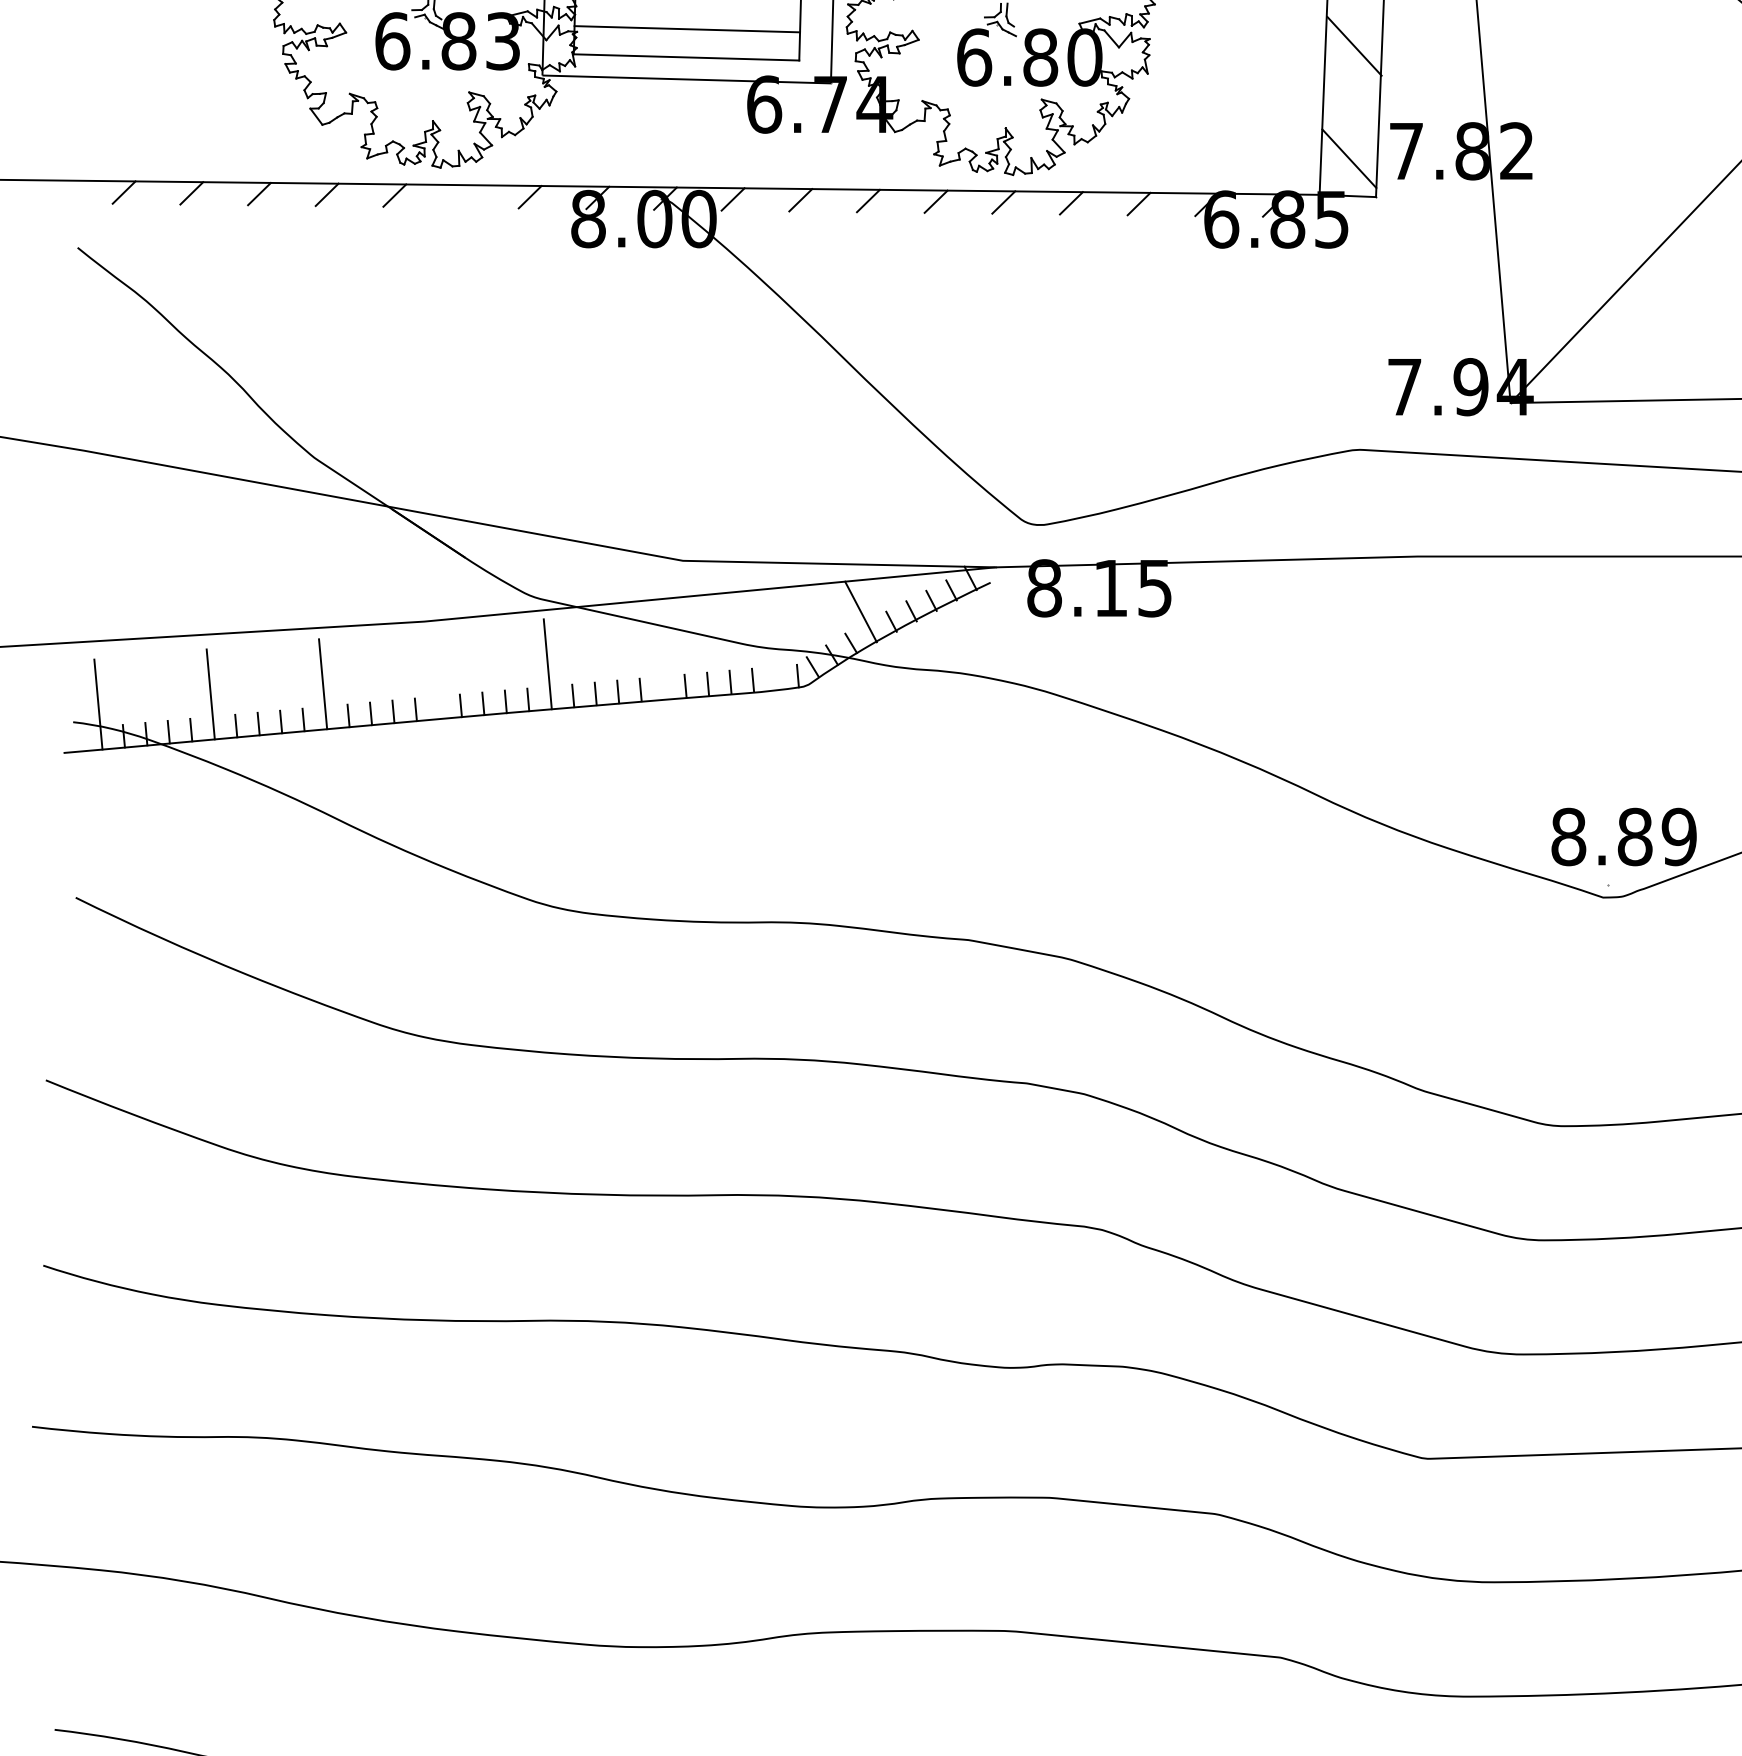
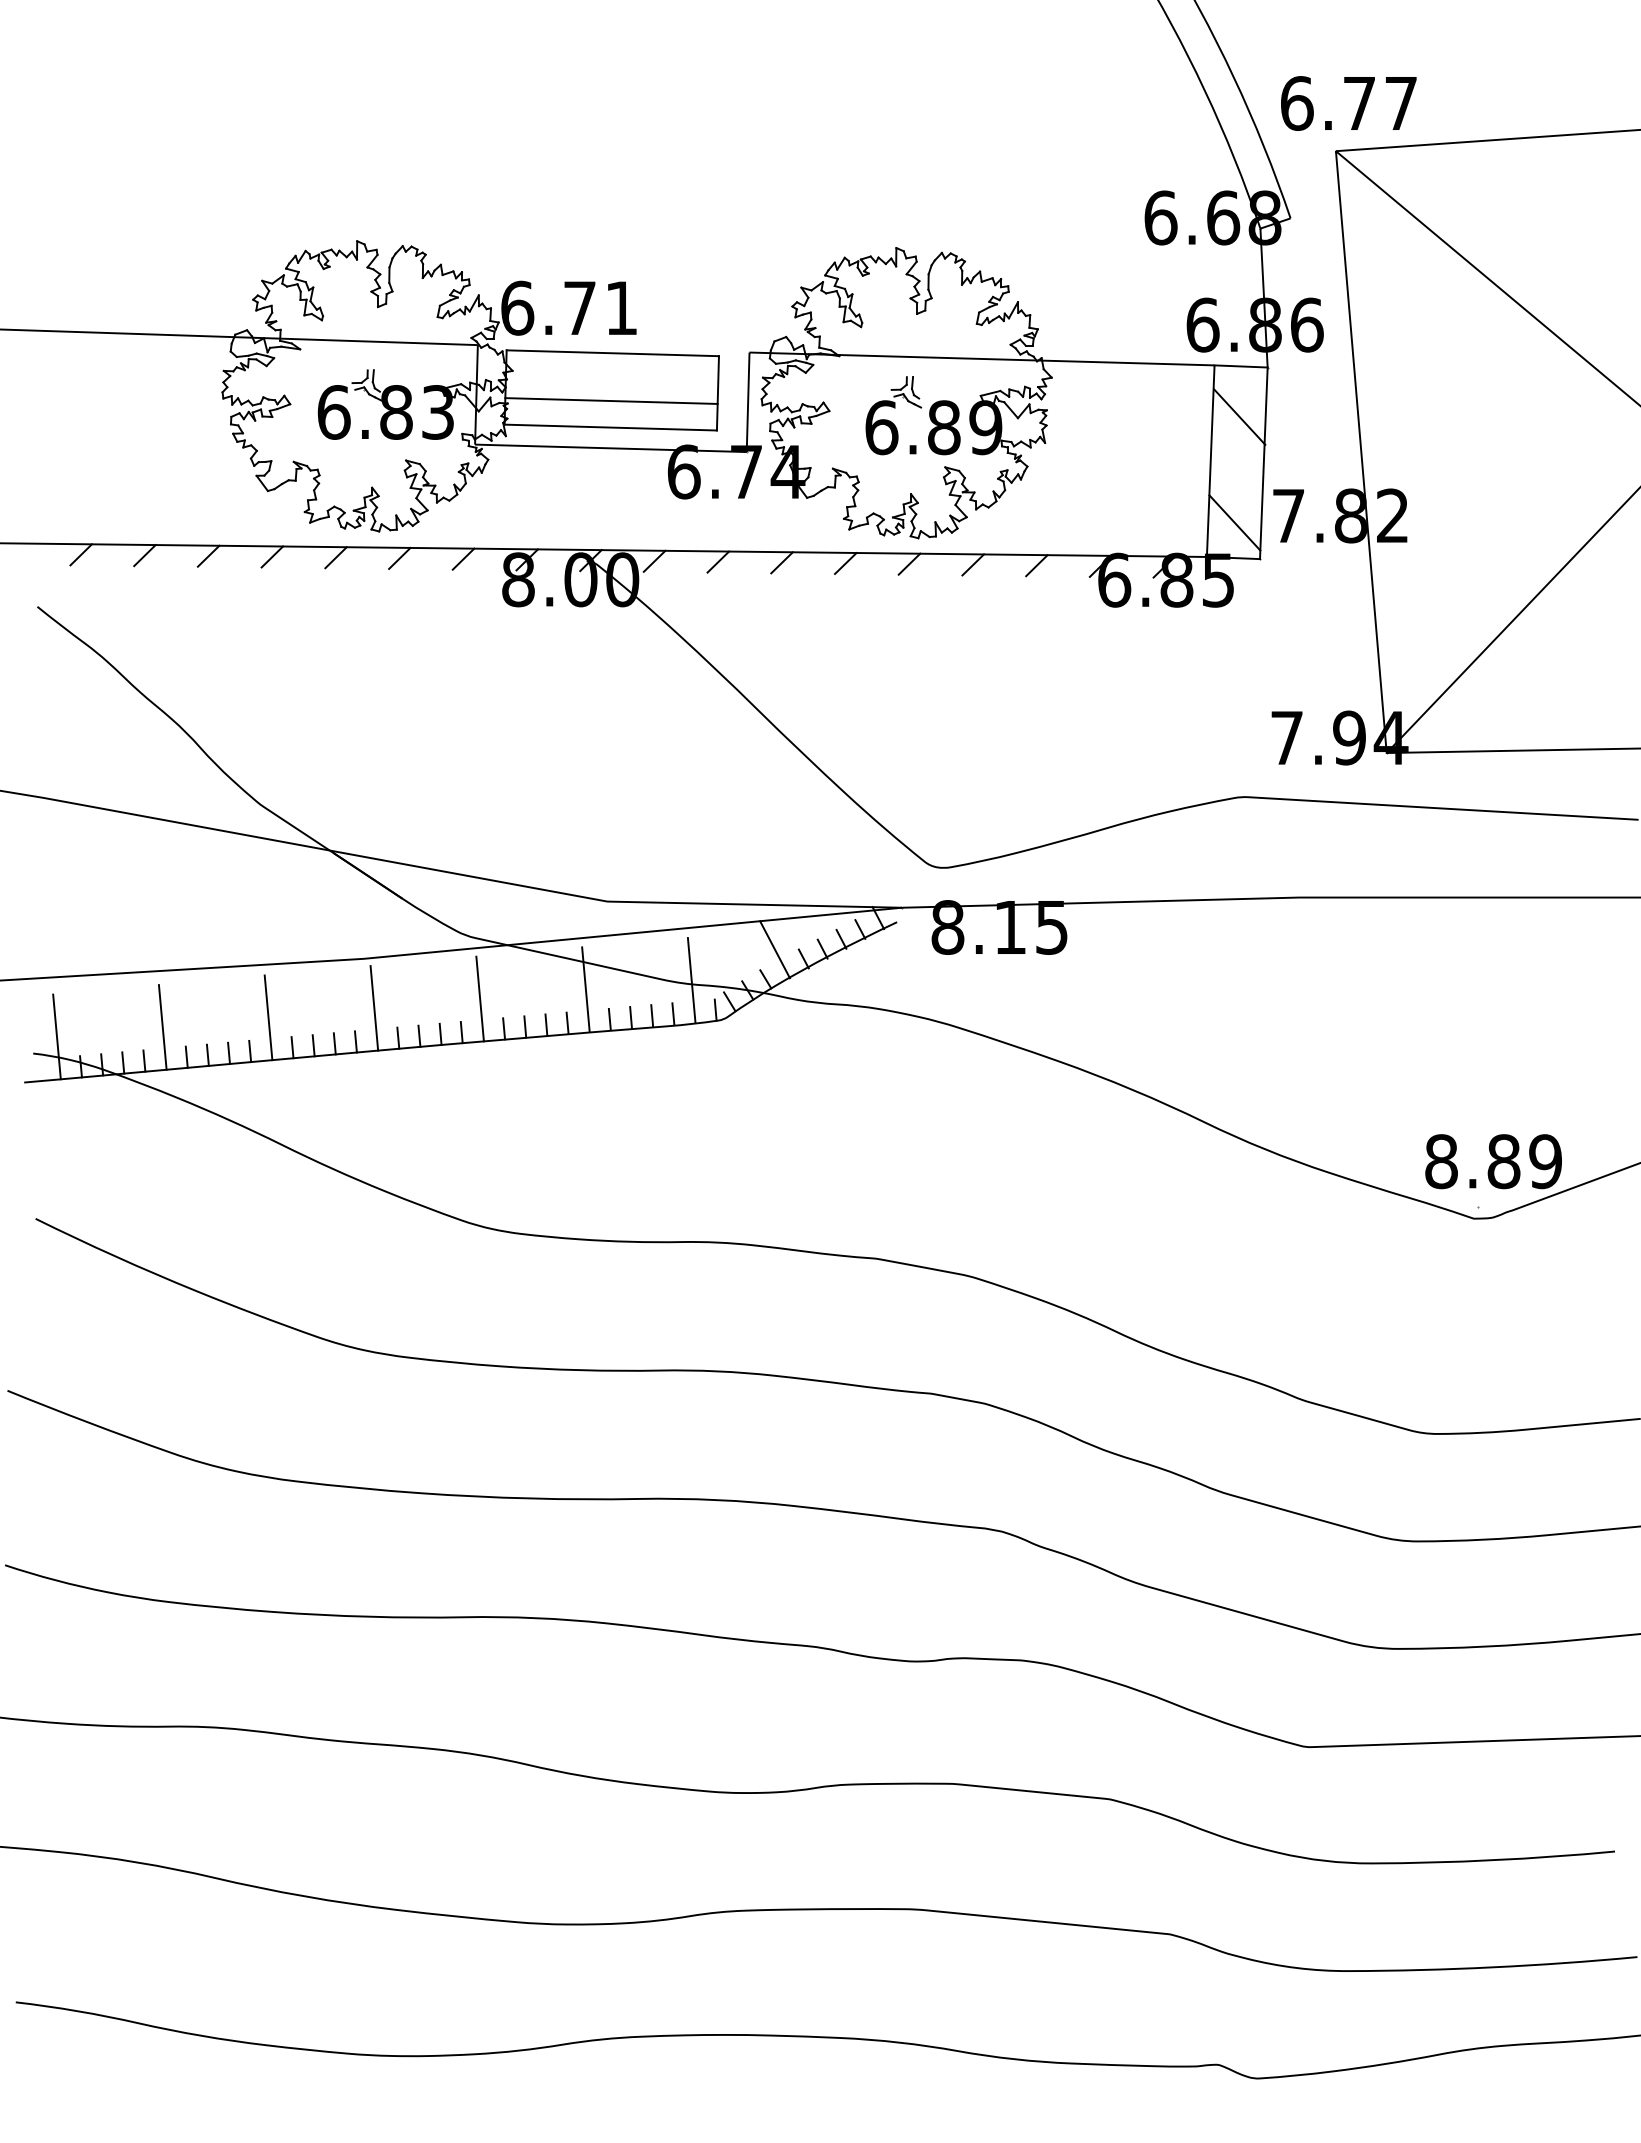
text: (1084, 57) -> (985, 427), 6.80 -> 6.89
line: (462, 195) -> (399, 557), added
line: (772, 644) -> (691, 980), added
line: (659, 654) -> (585, 989), added
line: (435, 674) -> (374, 1008), added

